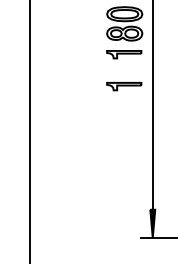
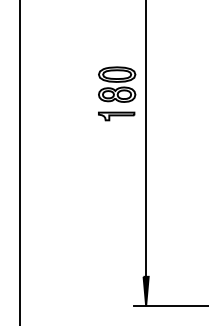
part: (124, 86) -> (116, 149), removed

